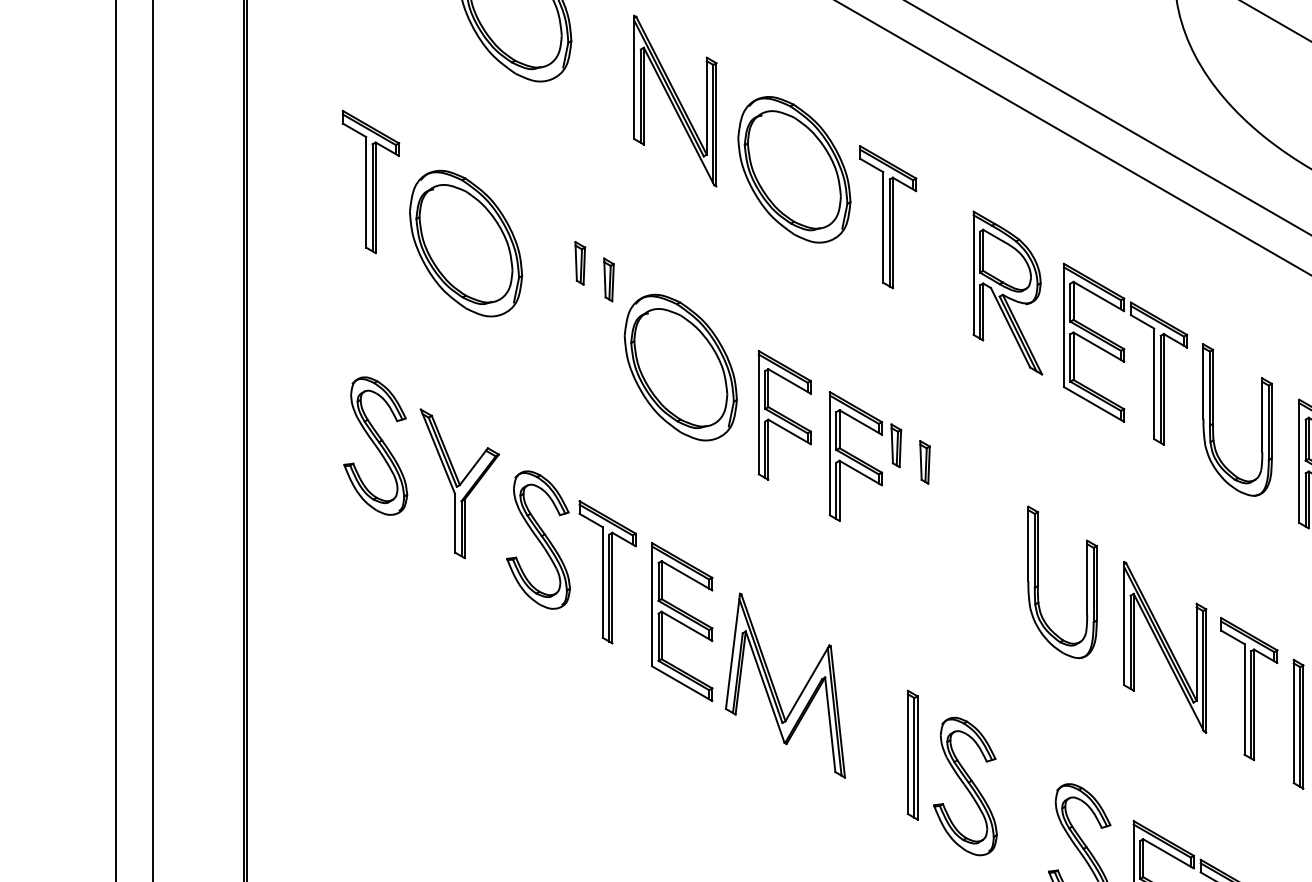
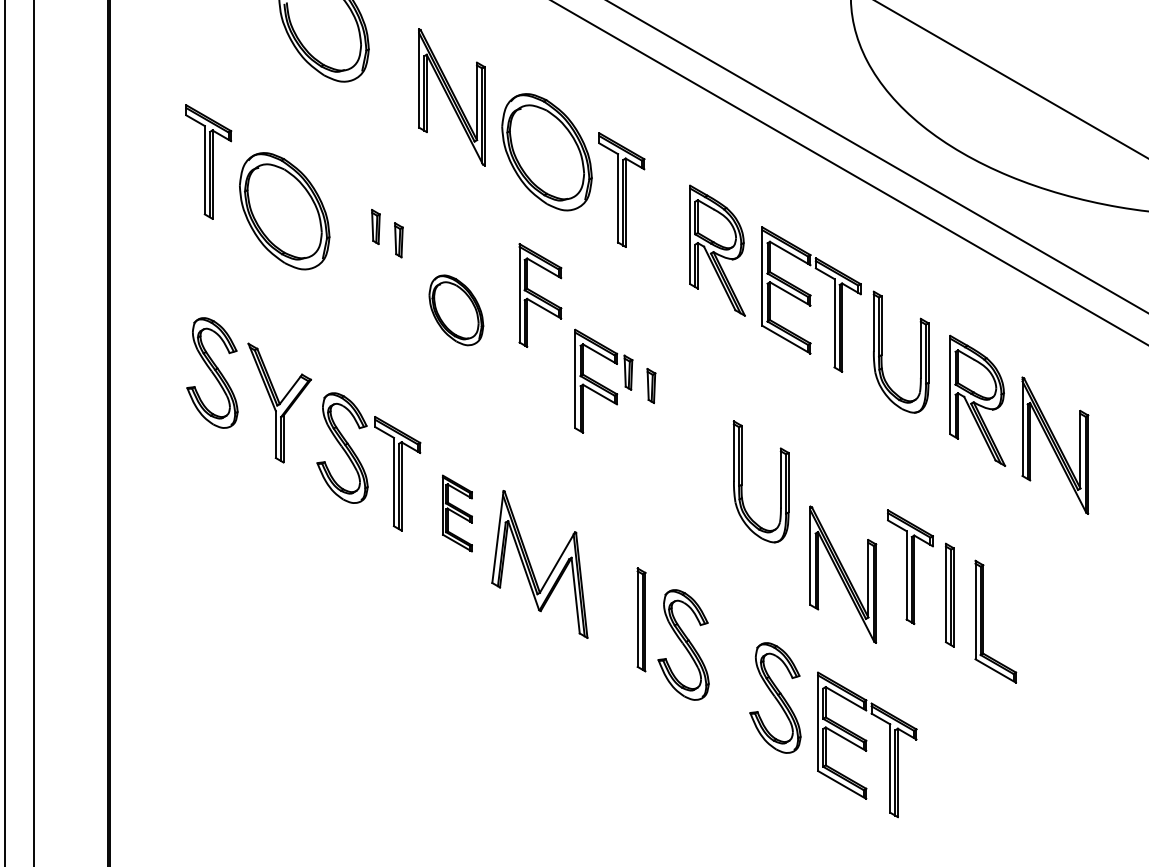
part: (681, 367) -> (456, 310), size x0.6
part: (784, 415) -> (540, 295), moved
part: (682, 621) -> (457, 513), size x0.6
part: (1165, 646) -> (843, 574), moved

